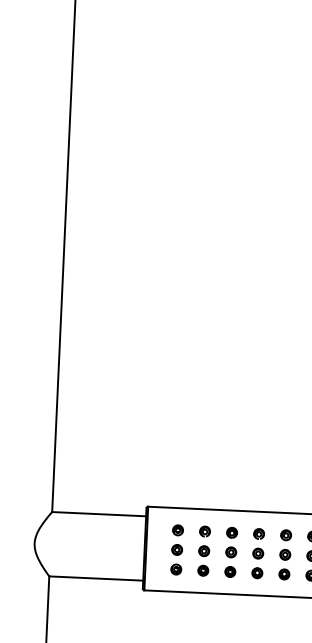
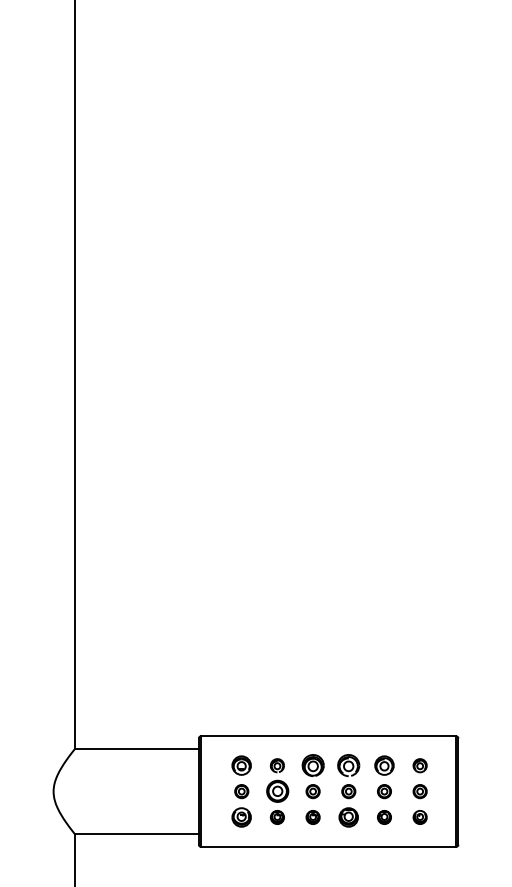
part: (177, 530) -> (241, 765), size x1.4
part: (231, 532) -> (312, 765), size x1.6
part: (258, 533) -> (348, 765), size x1.6
part: (286, 535) -> (384, 765), size x1.4
part: (203, 551) -> (276, 791), size x1.6
part: (176, 569) -> (241, 817), size x1.4
part: (257, 573) -> (348, 817), size x1.4

